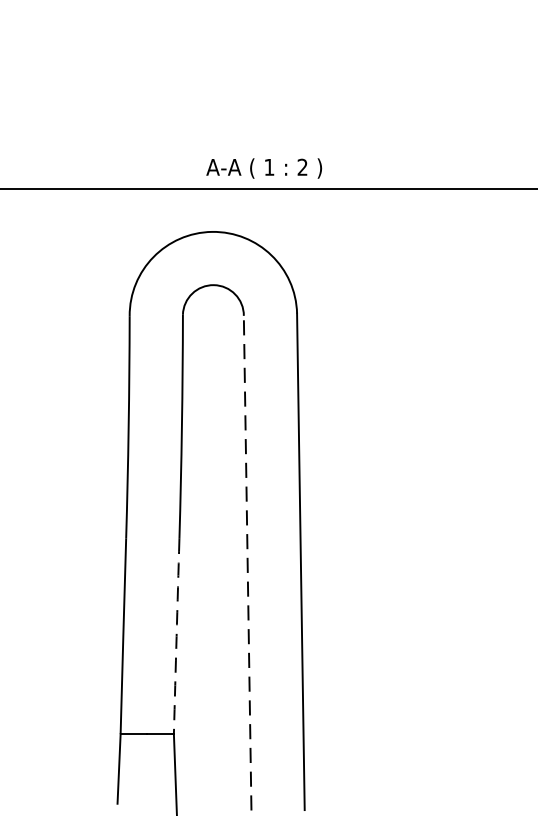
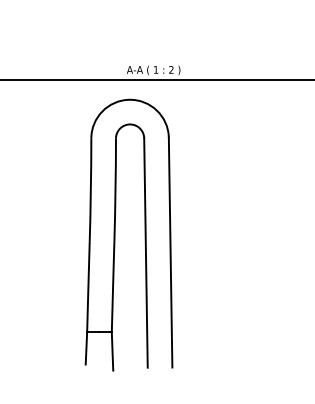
line: (246, 563) -> (145, 253), dashed -> solid
arc: (177, 637) -> (113, 287), dashed -> solid

